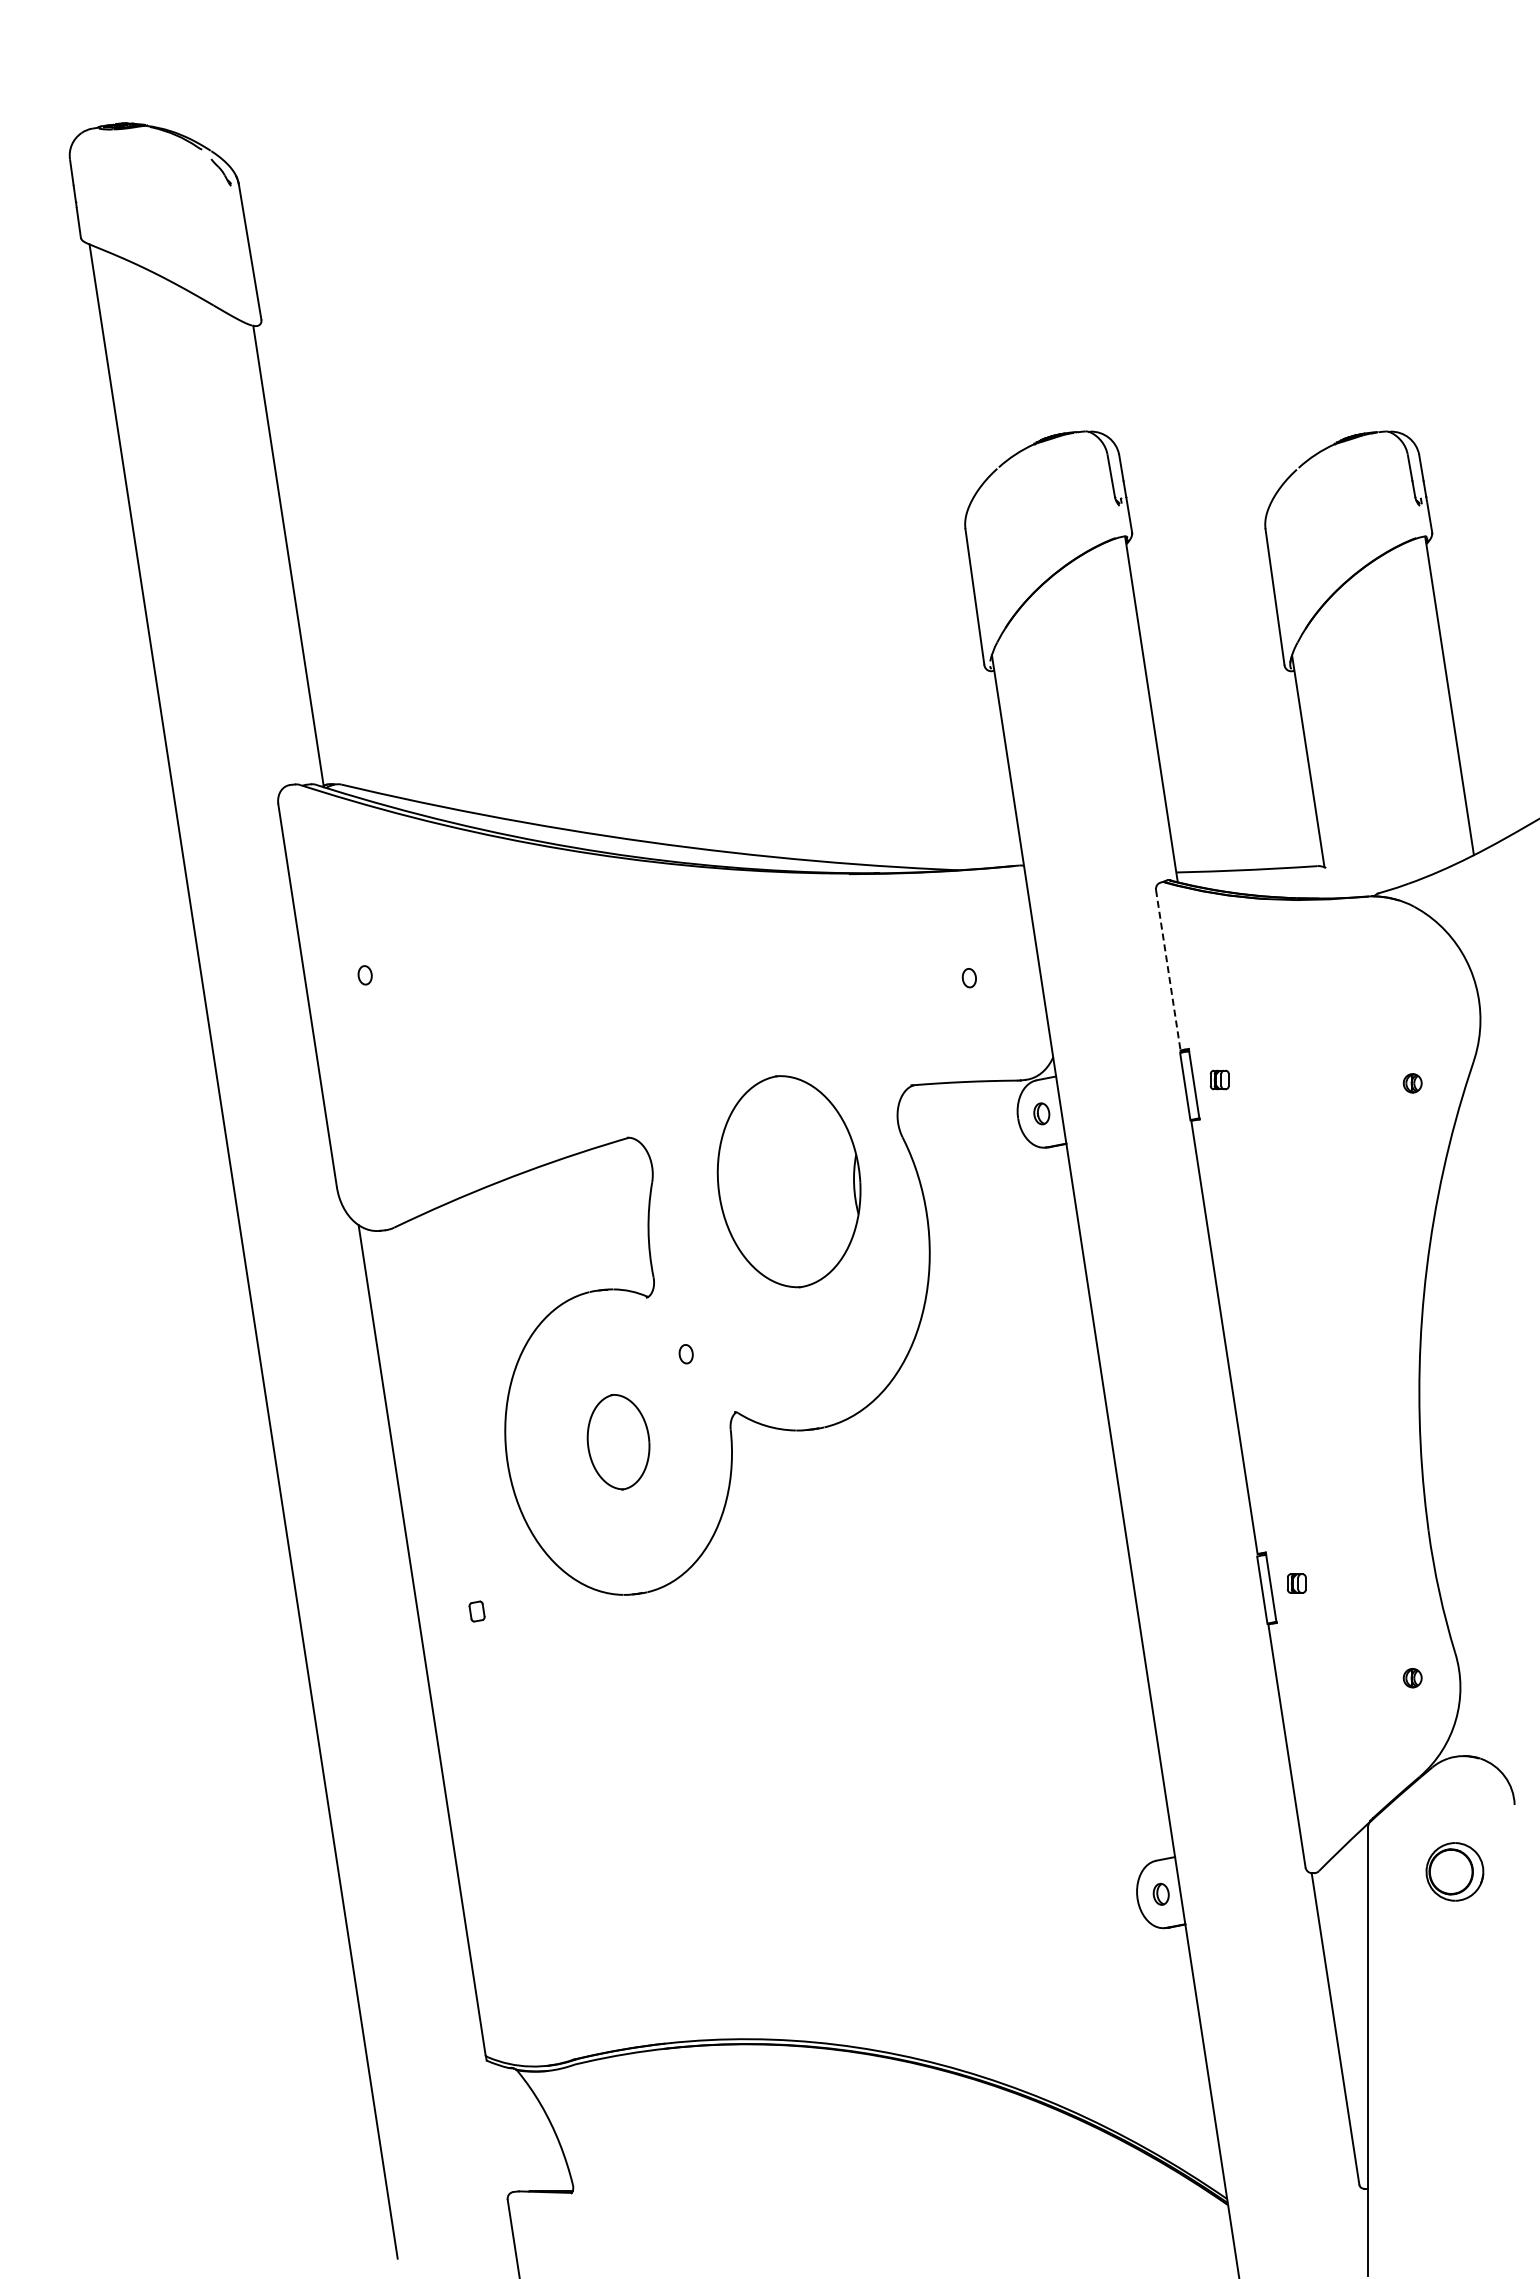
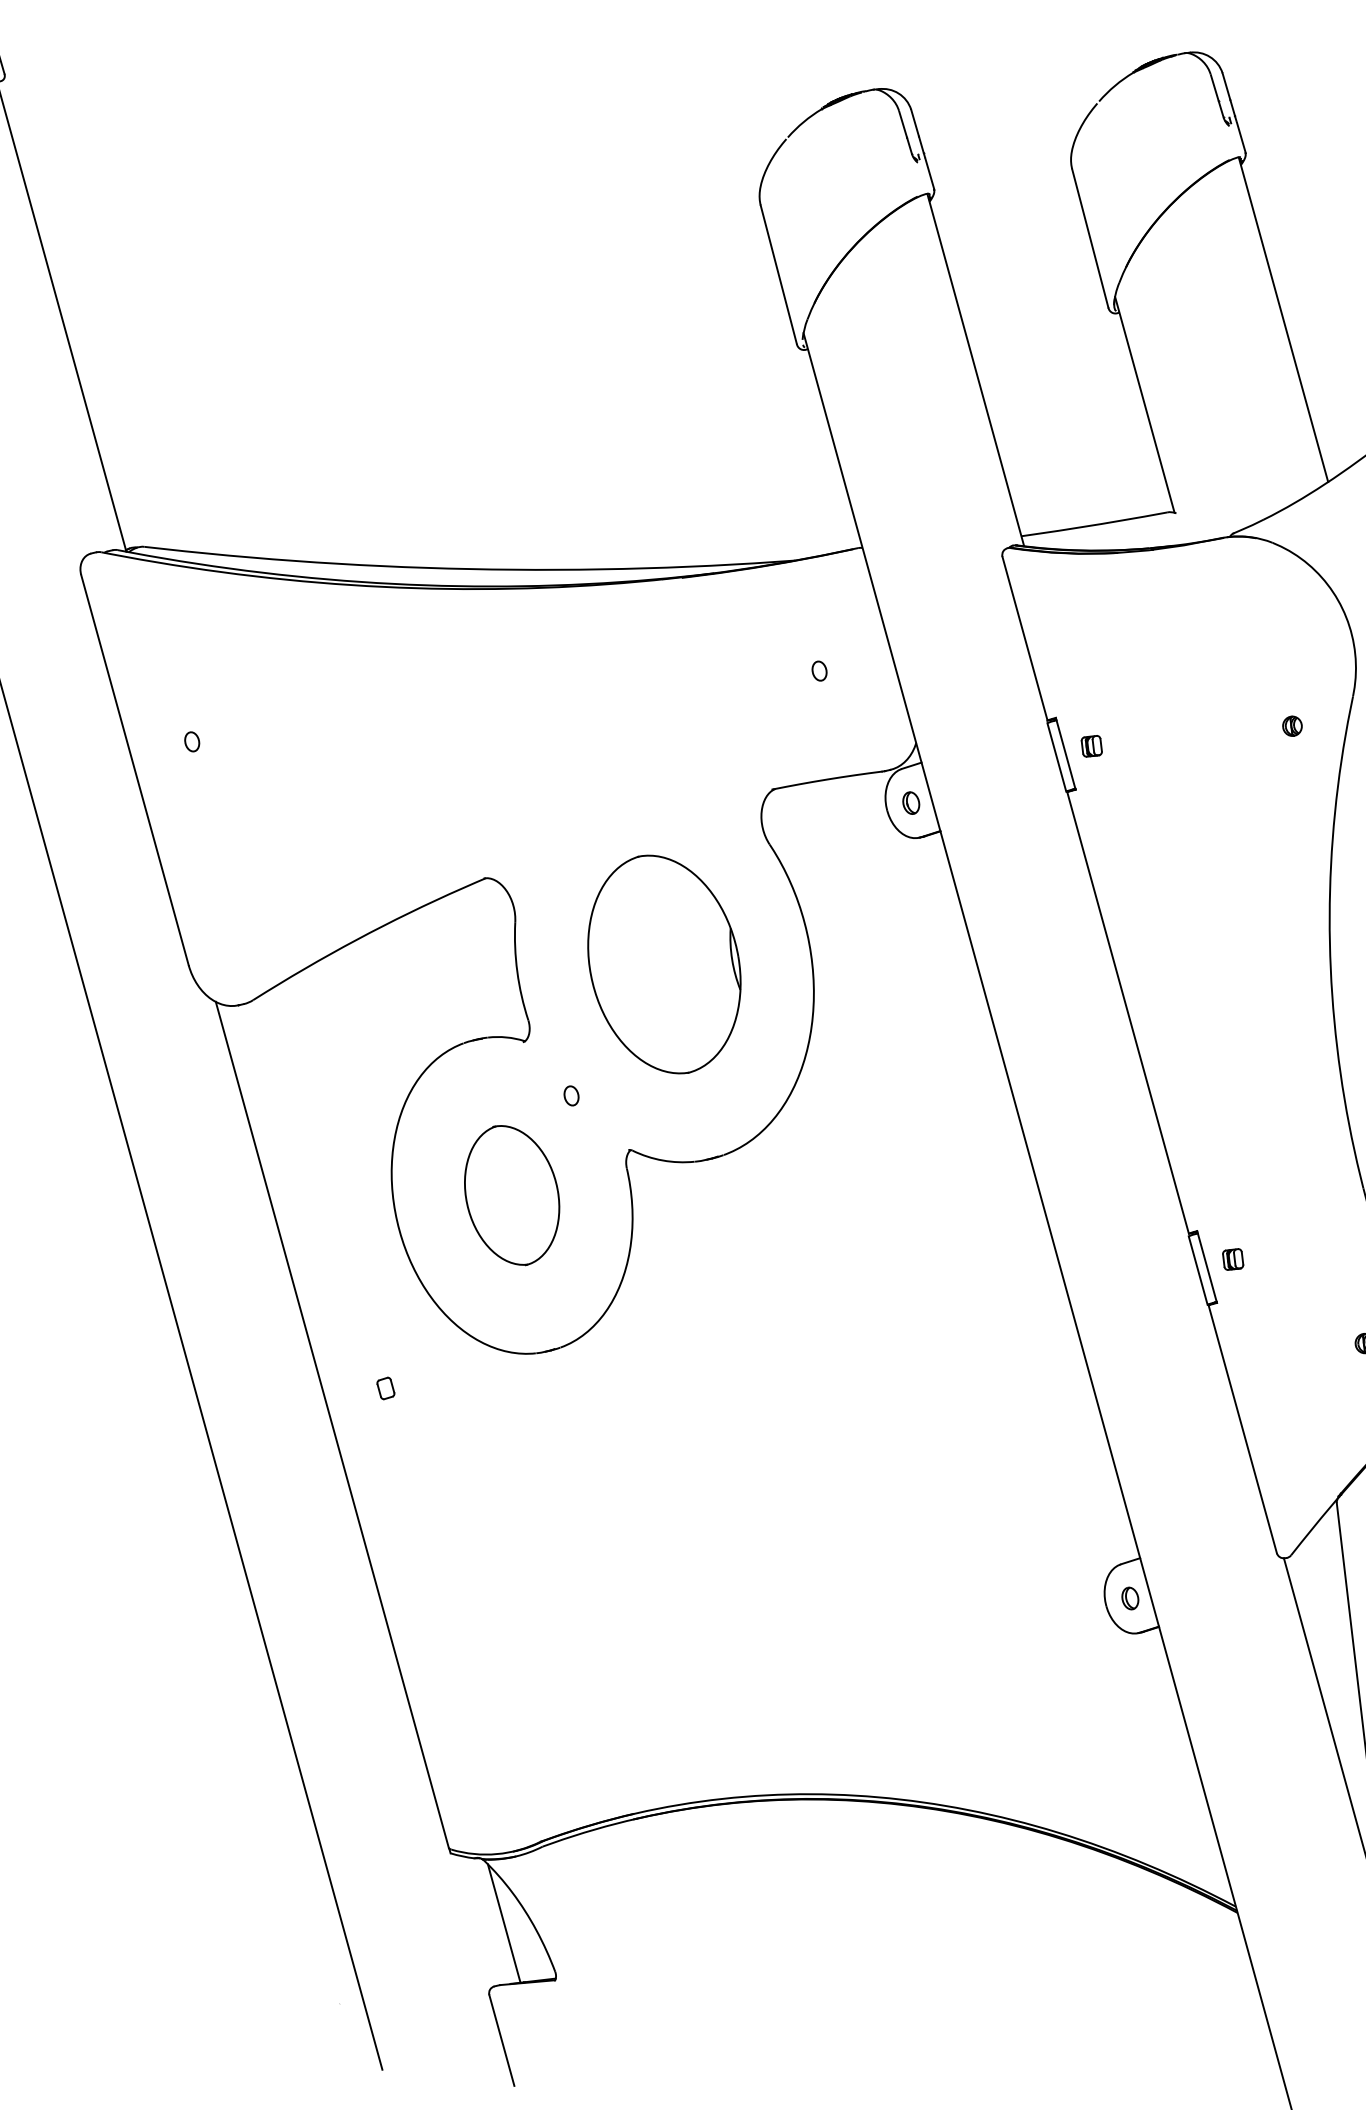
line: (1168, 970) -> (1025, 638), dashed -> solid
part: (788, 1181) -> (663, 964), moved
part: (618, 1441) -> (511, 1194), size x1.43
line: (529, 2133) -> (503, 1923), added

